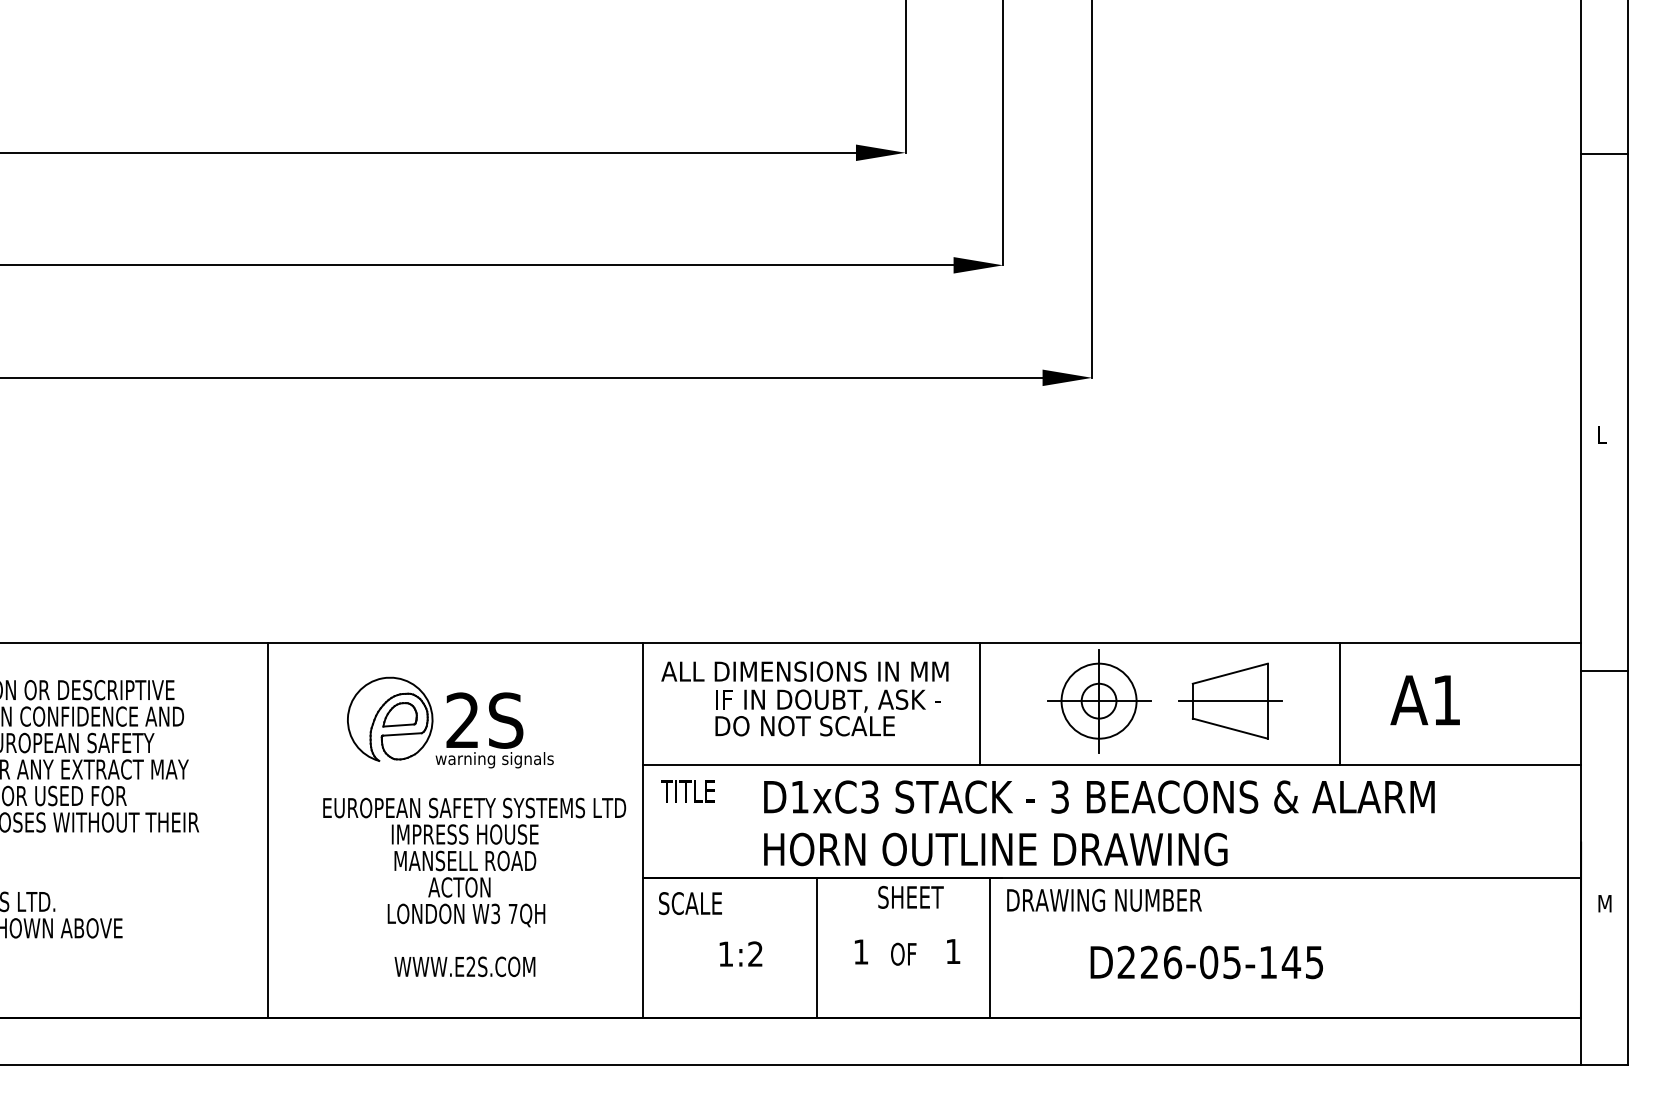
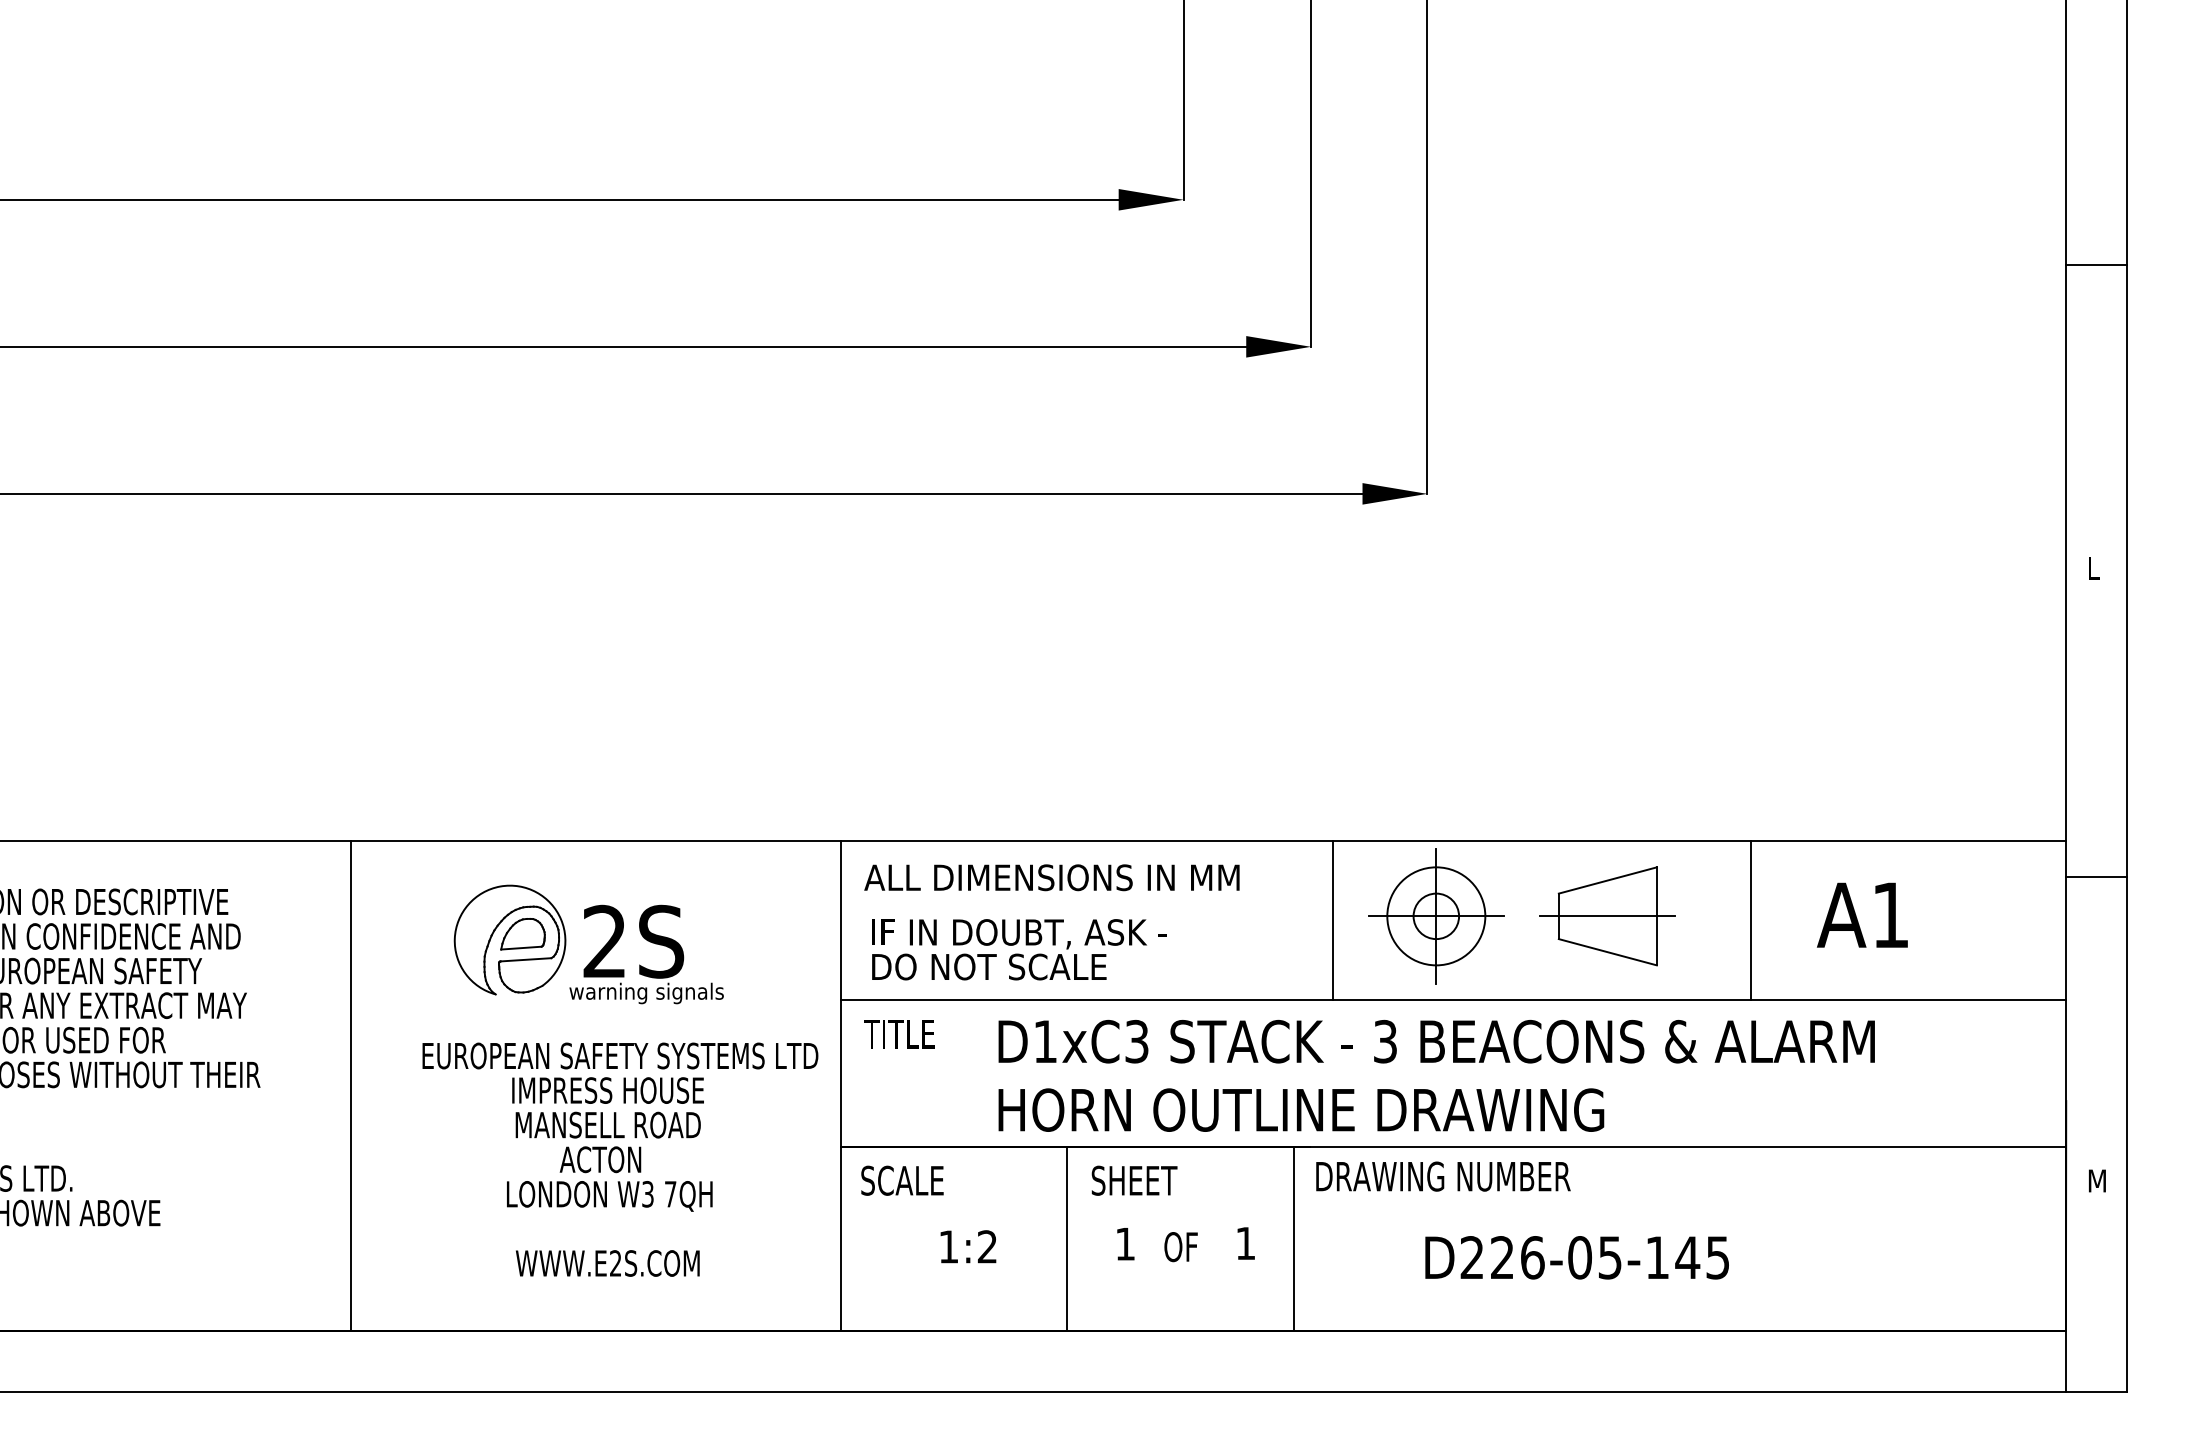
line: (1604, 153) -> (2096, 264), moved
line: (980, 703) -> (1333, 919), moved
text: (828, 712) -> (1019, 949), moved
text: (910, 897) -> (1134, 1180), moved

